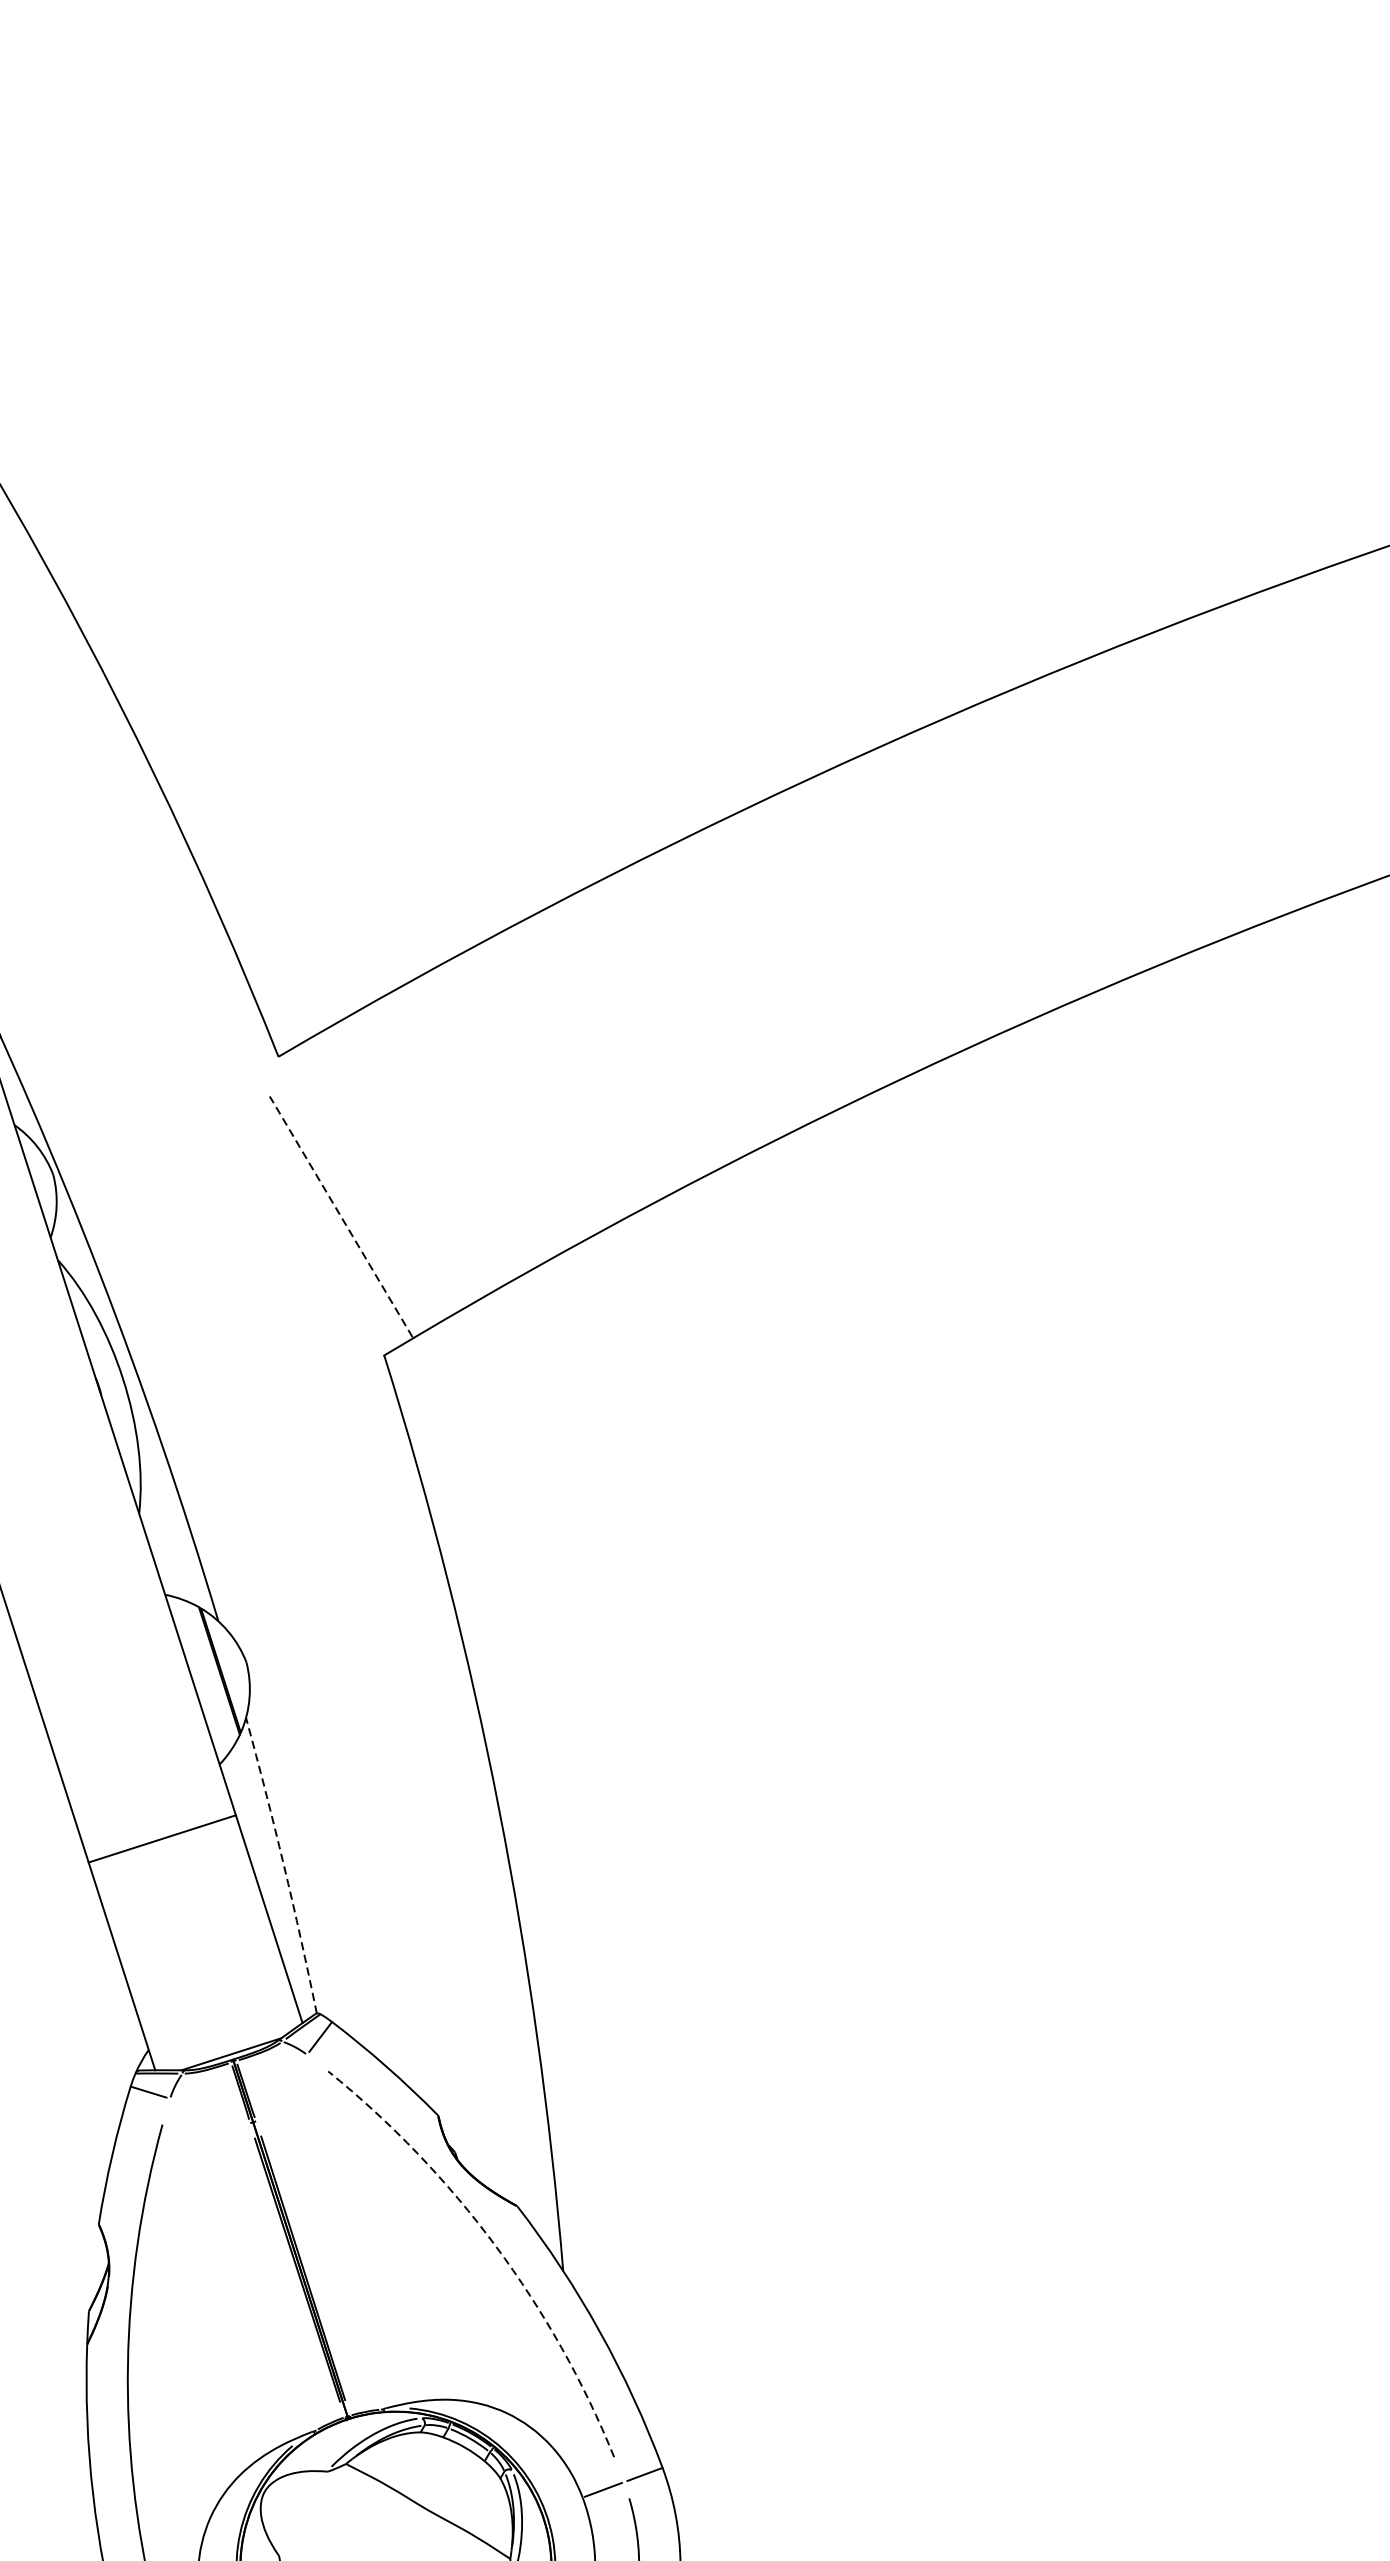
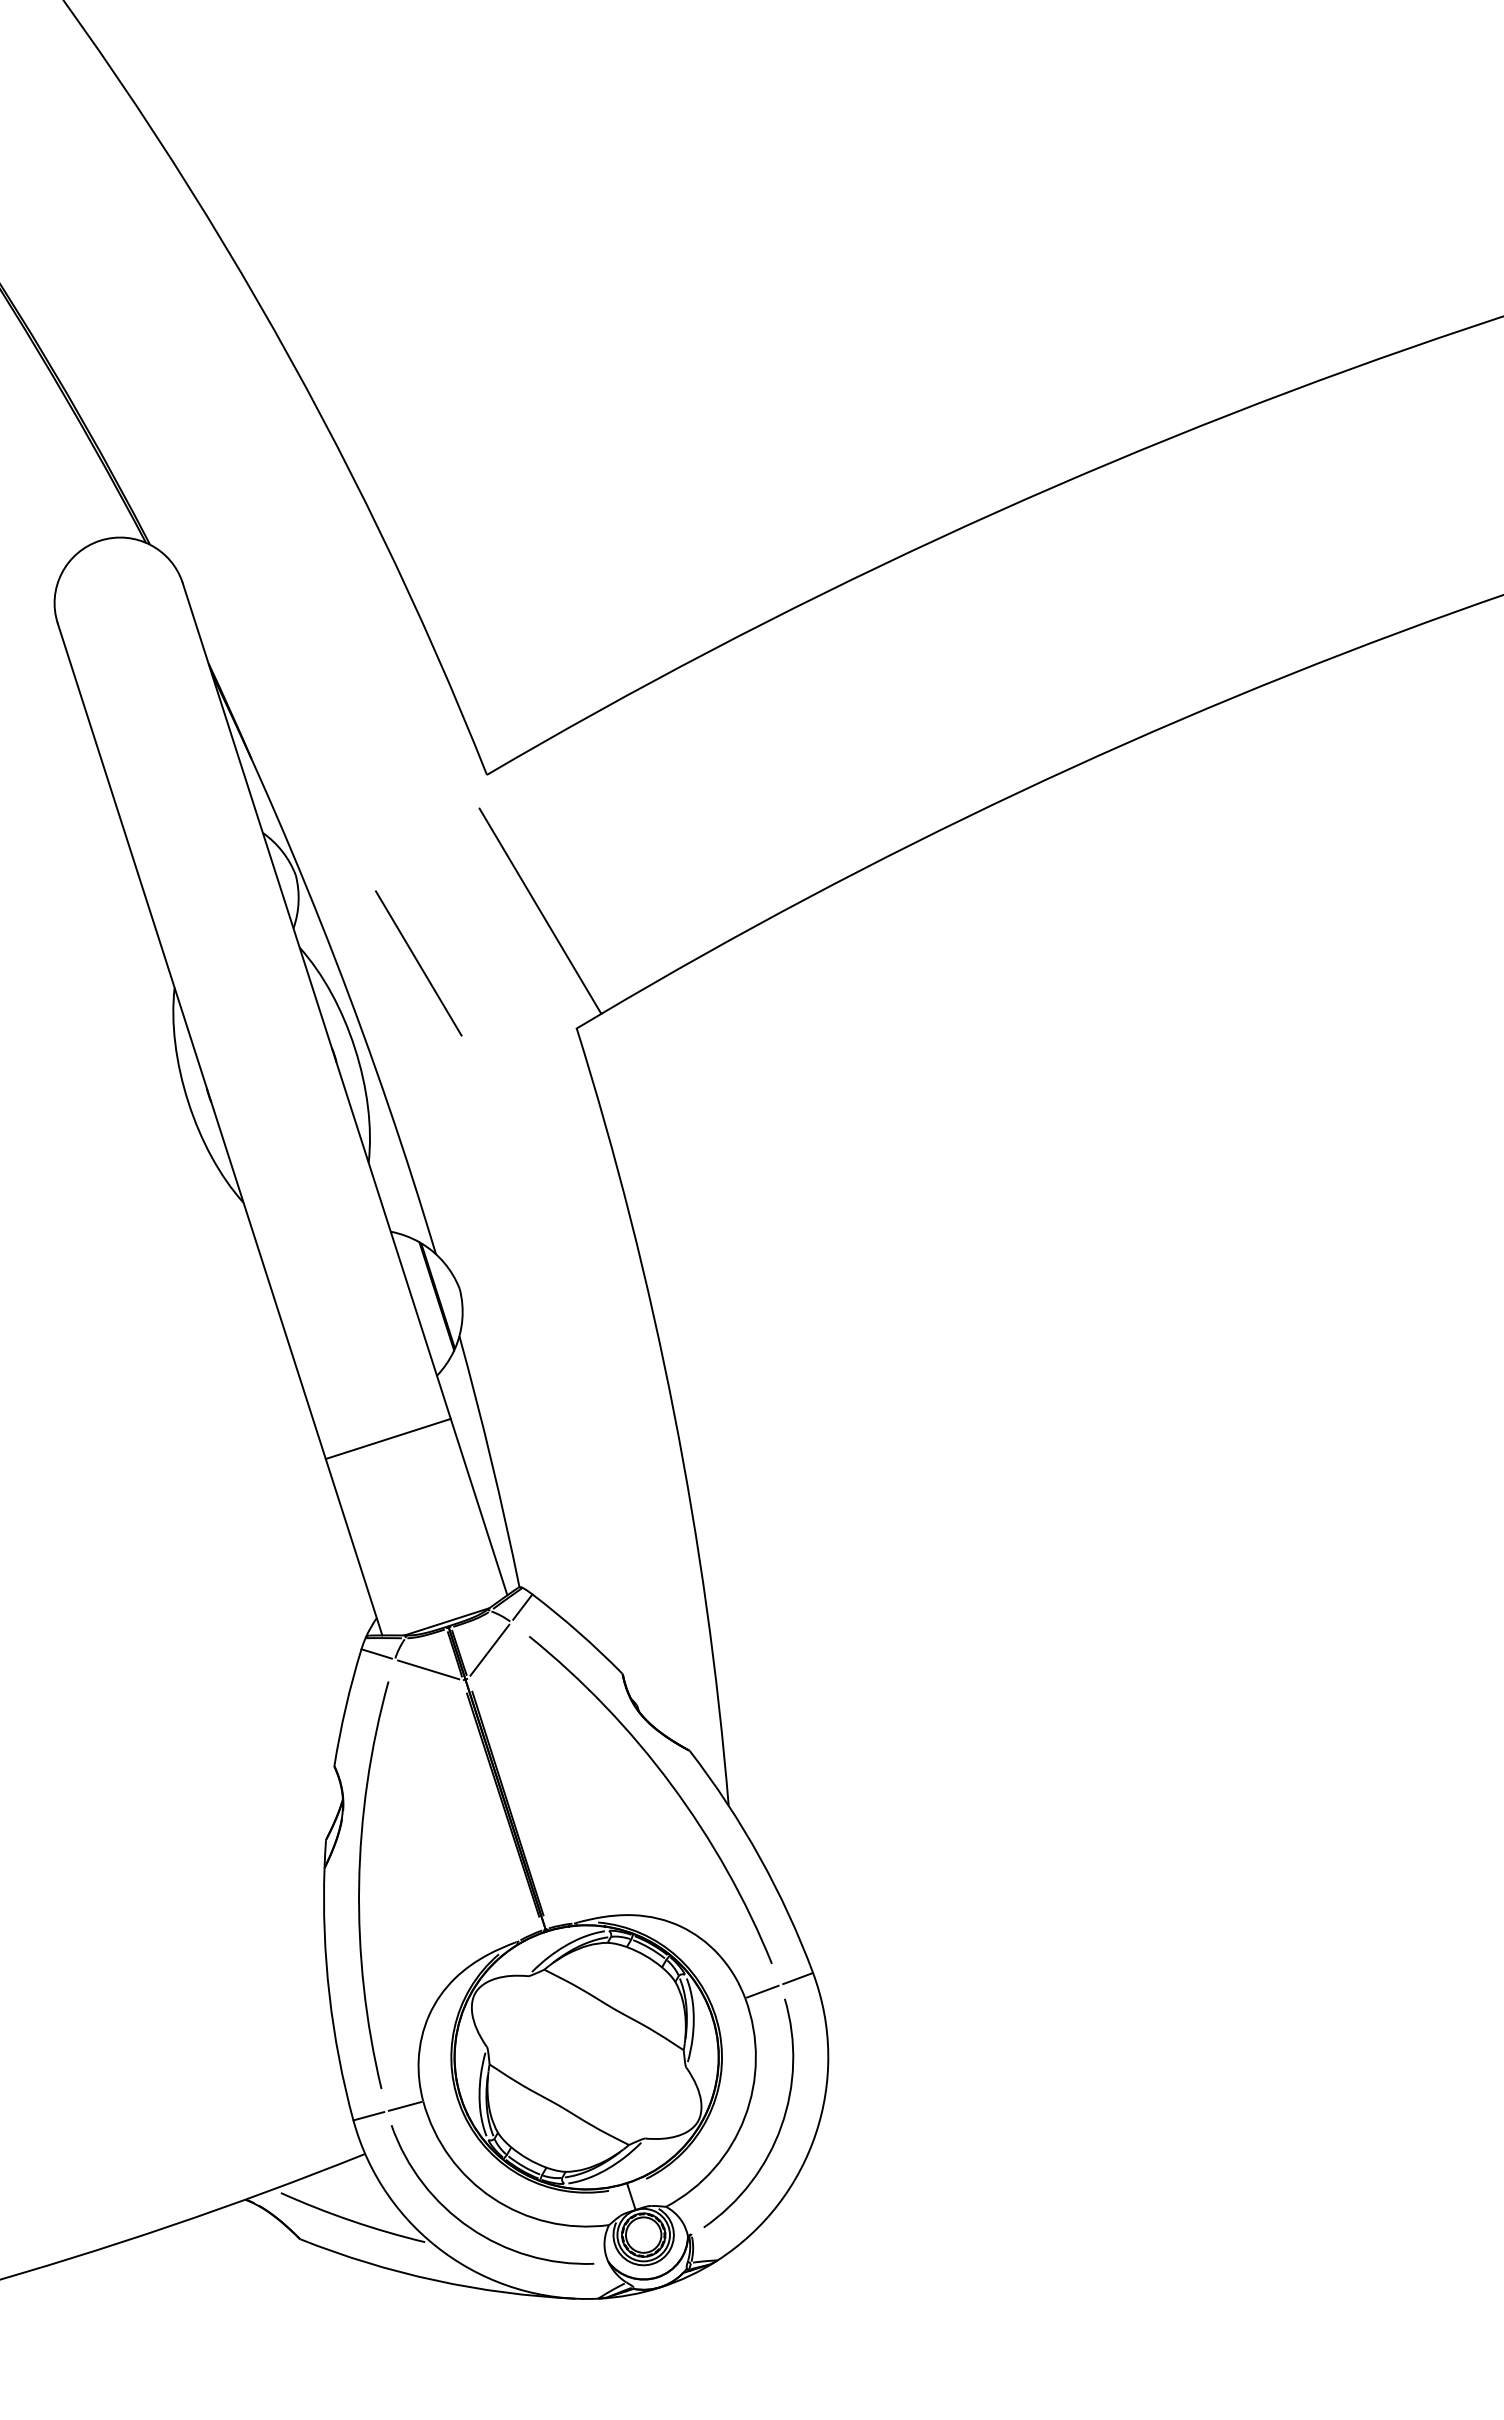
line: (341, 1216) -> (540, 910), dashed -> solid
line: (197, 1278) -> (418, 963), added
arc: (283, 1865) -> (491, 1461), dashed -> solid
line: (281, 2086) -> (489, 1649), added
line: (209, 2110) -> (428, 1669), added
arc: (495, 2245) -> (671, 1784), dashed -> solid

